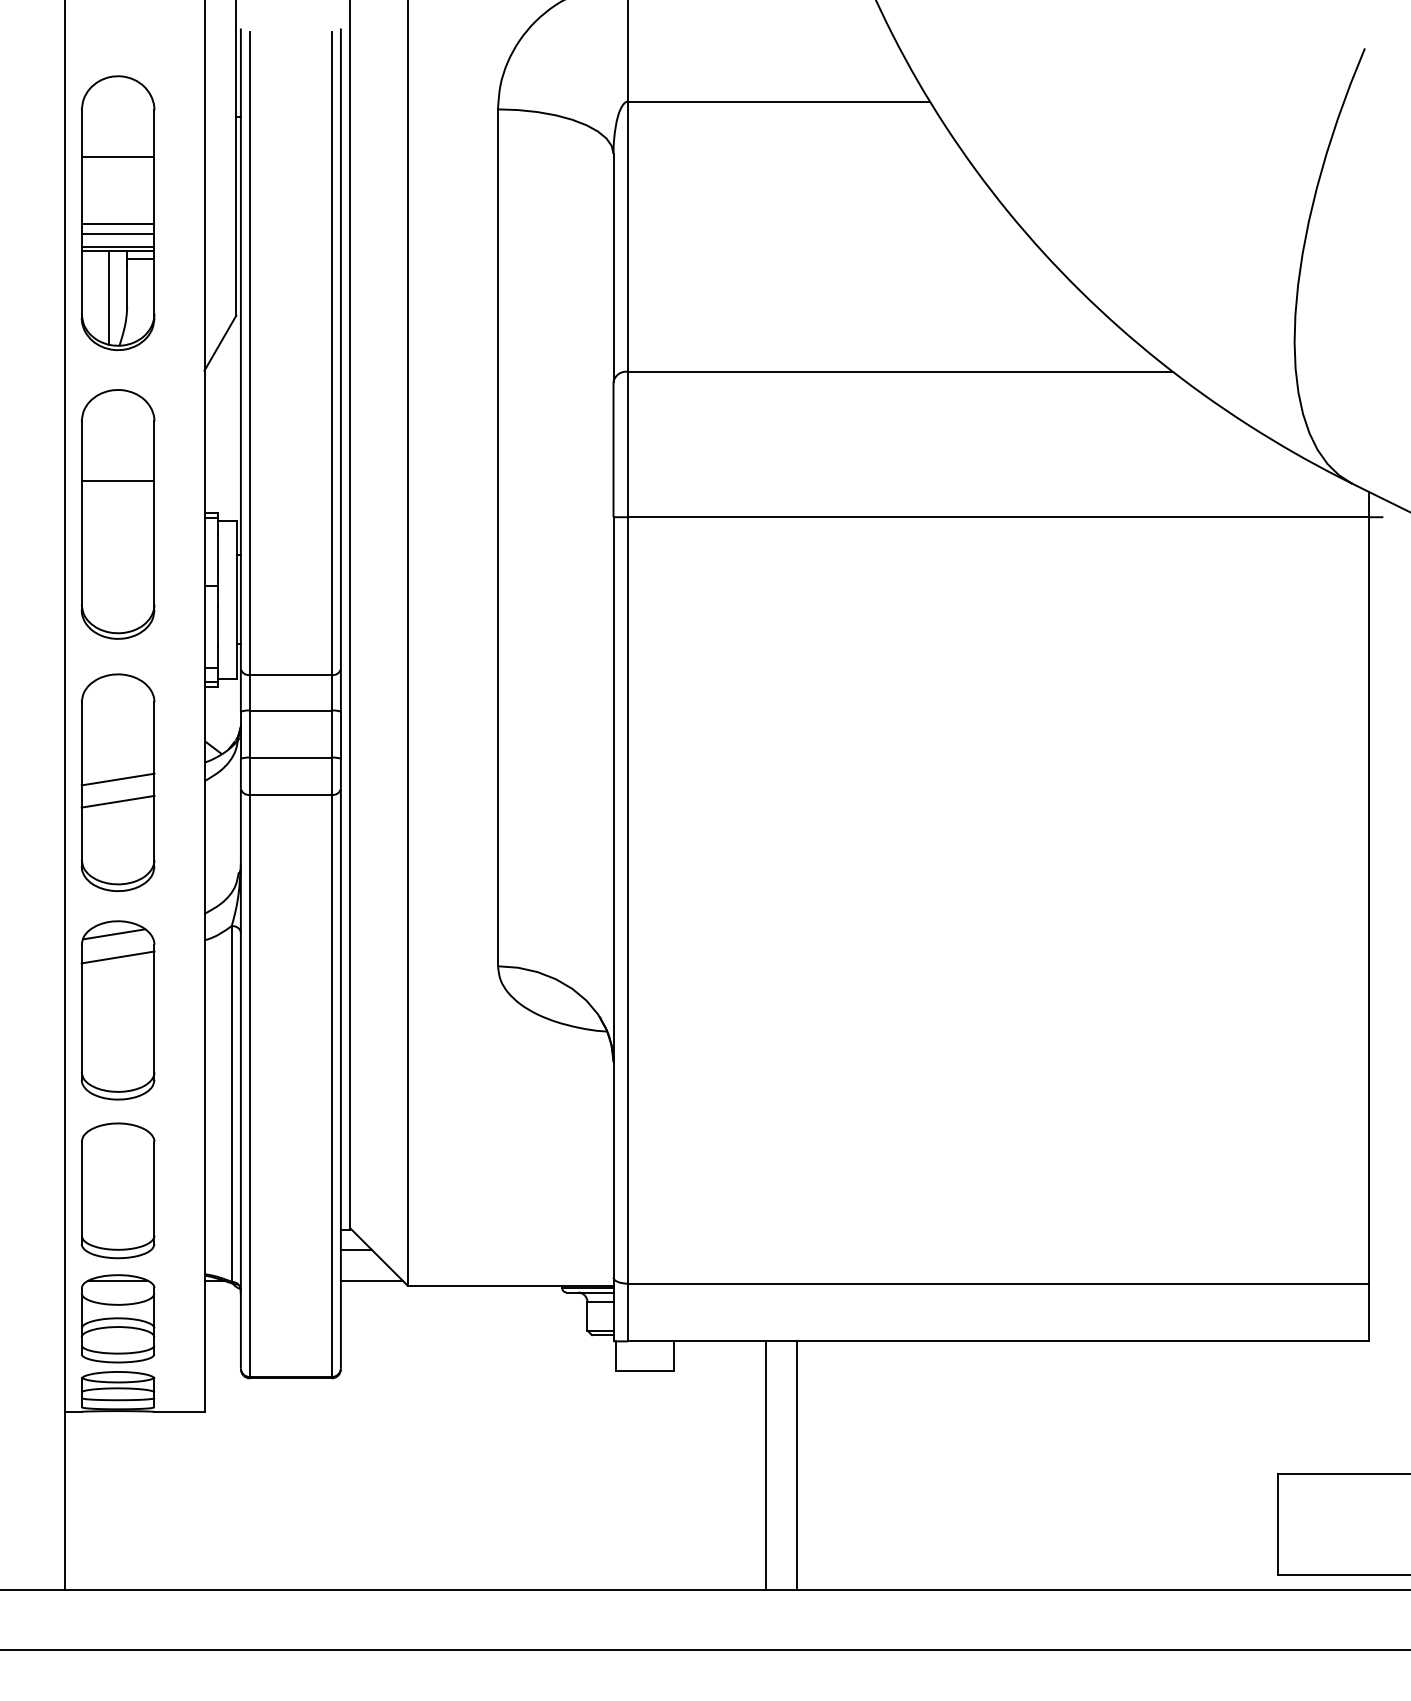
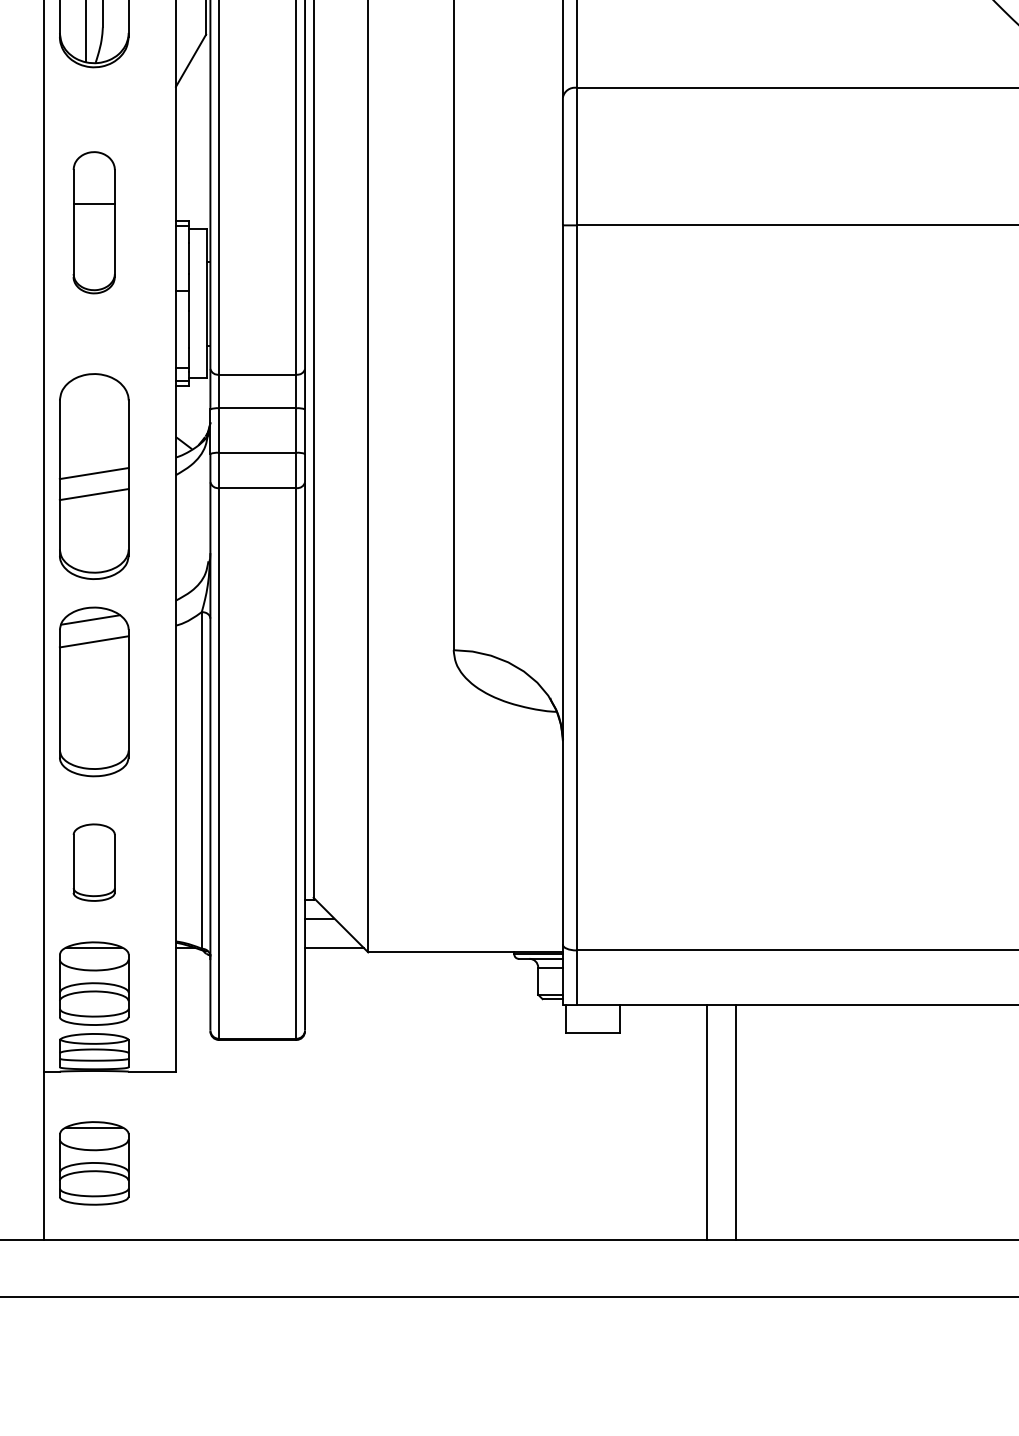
part: (117, 514) -> (93, 222), size x0.6
part: (117, 1190) -> (93, 862), size x0.6
part: (117, 1508) -> (93, 1163), added

